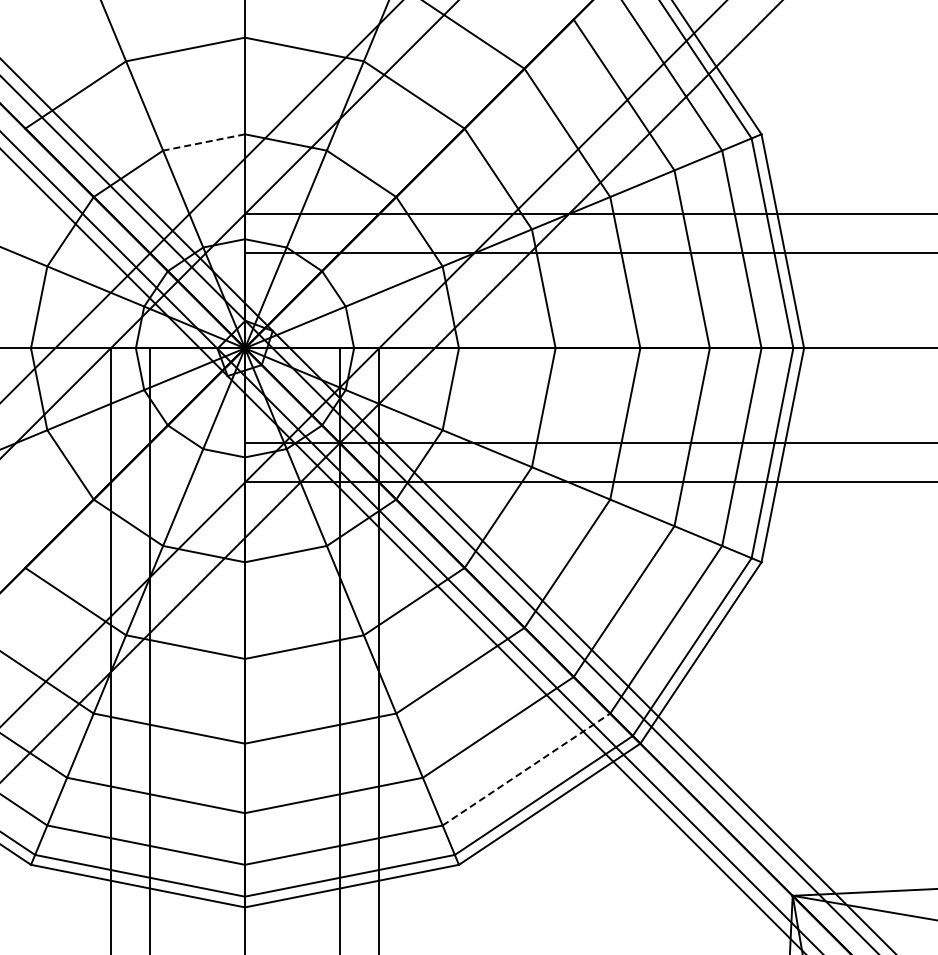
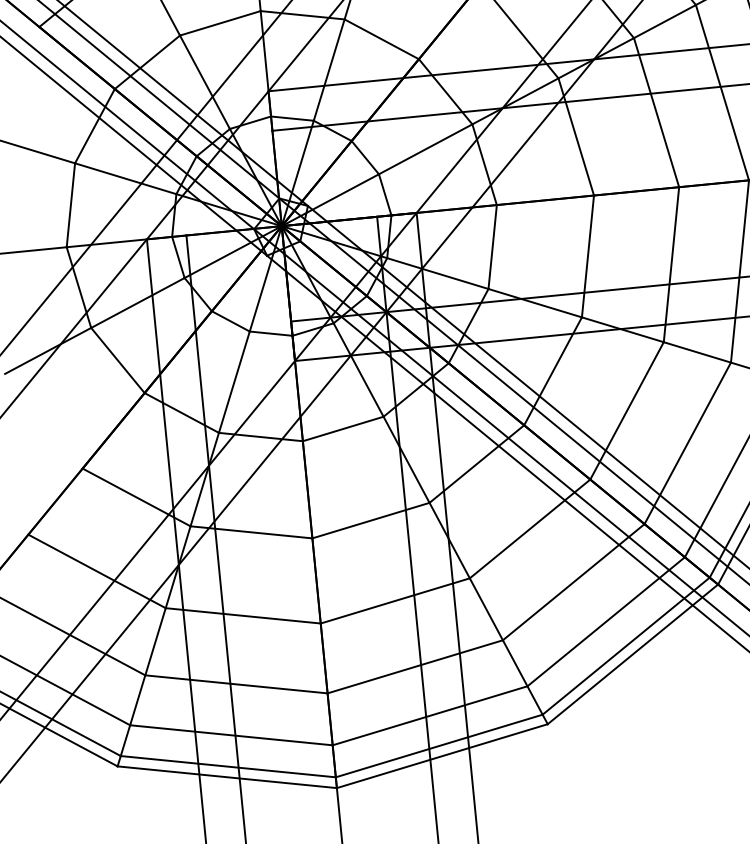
line: (204, 142) -> (220, 23), dashed -> solid
line: (526, 769) -> (606, 621), dashed -> solid

